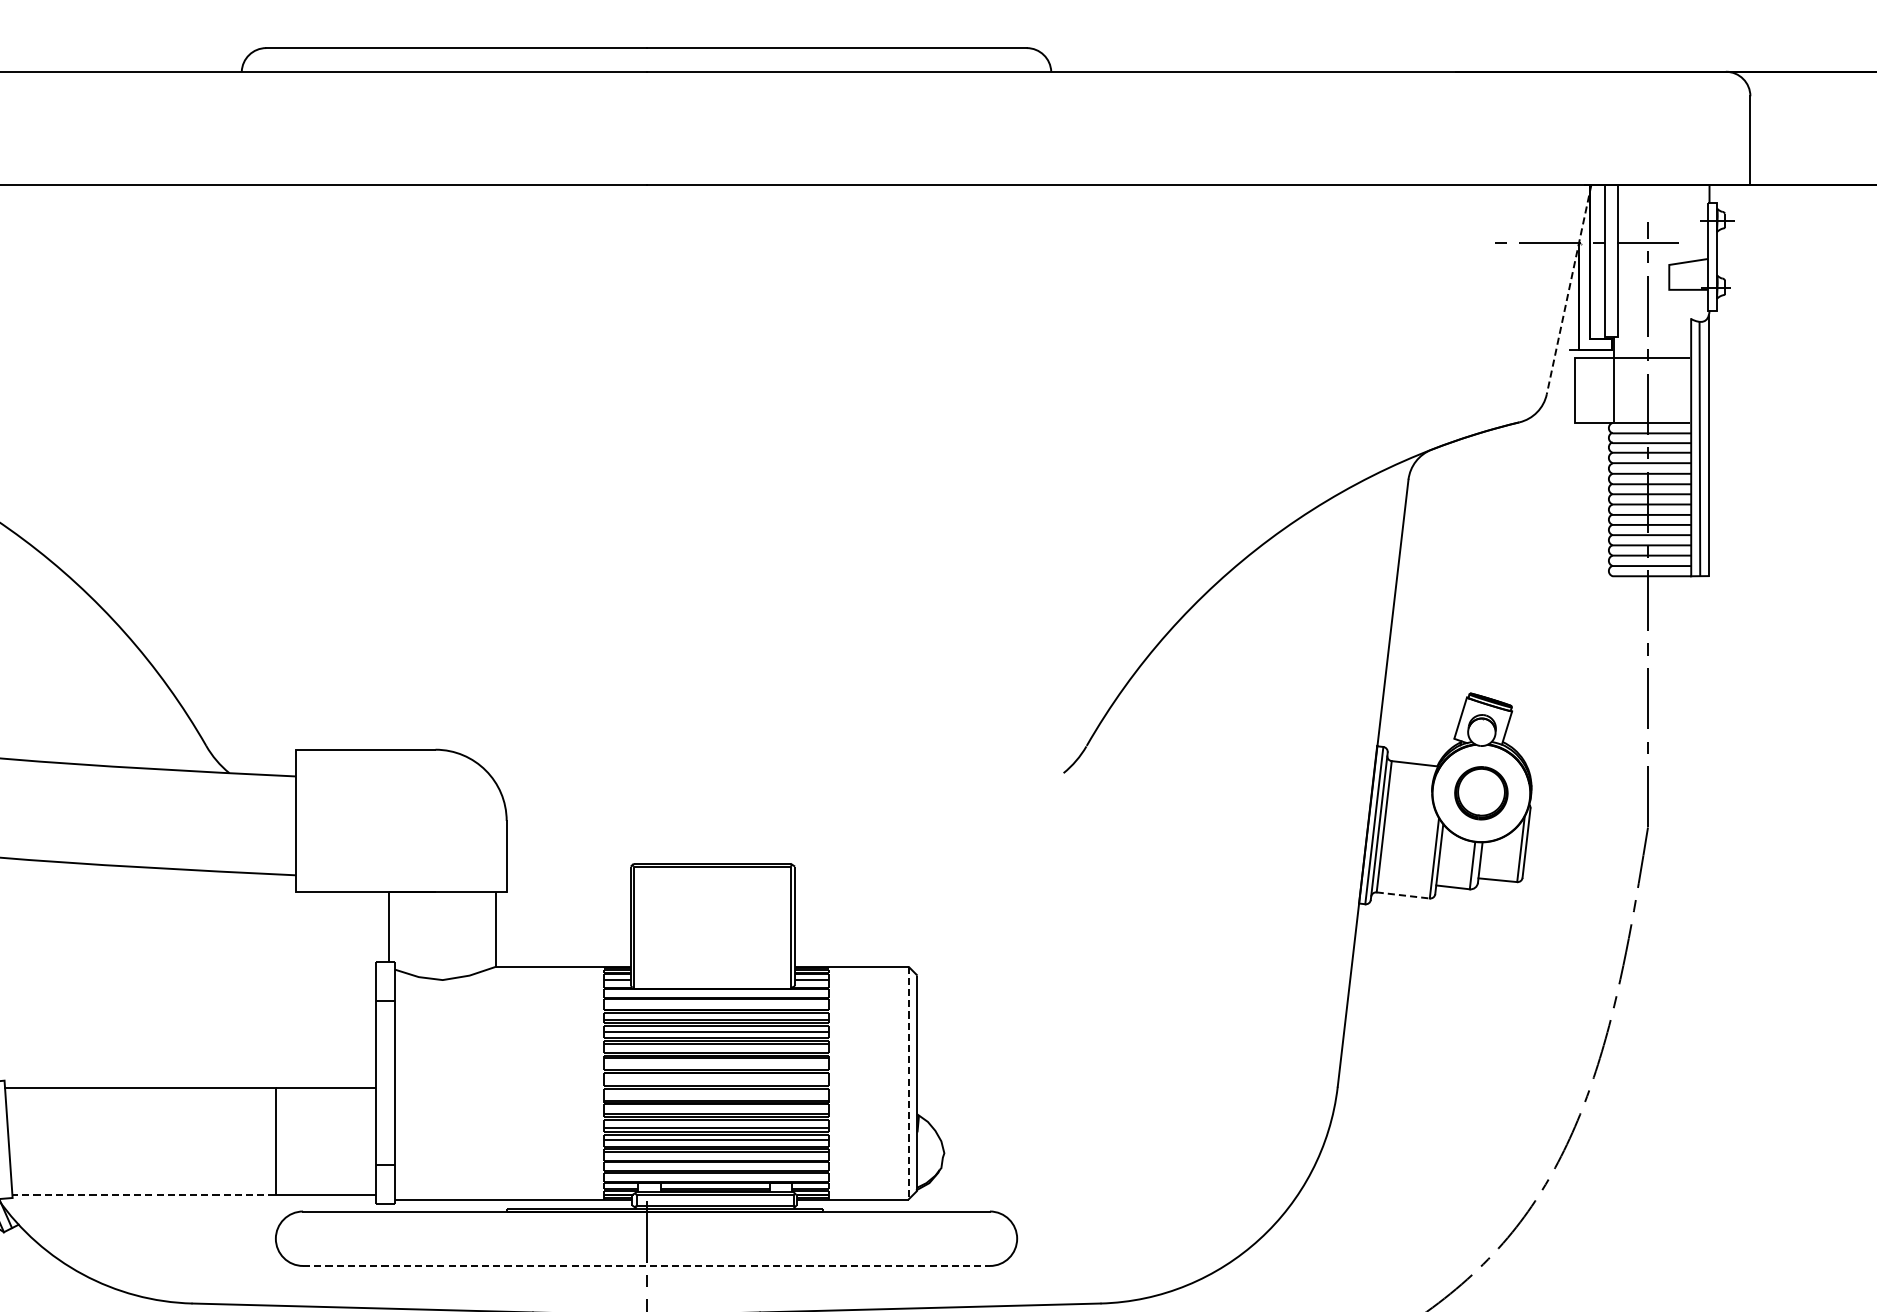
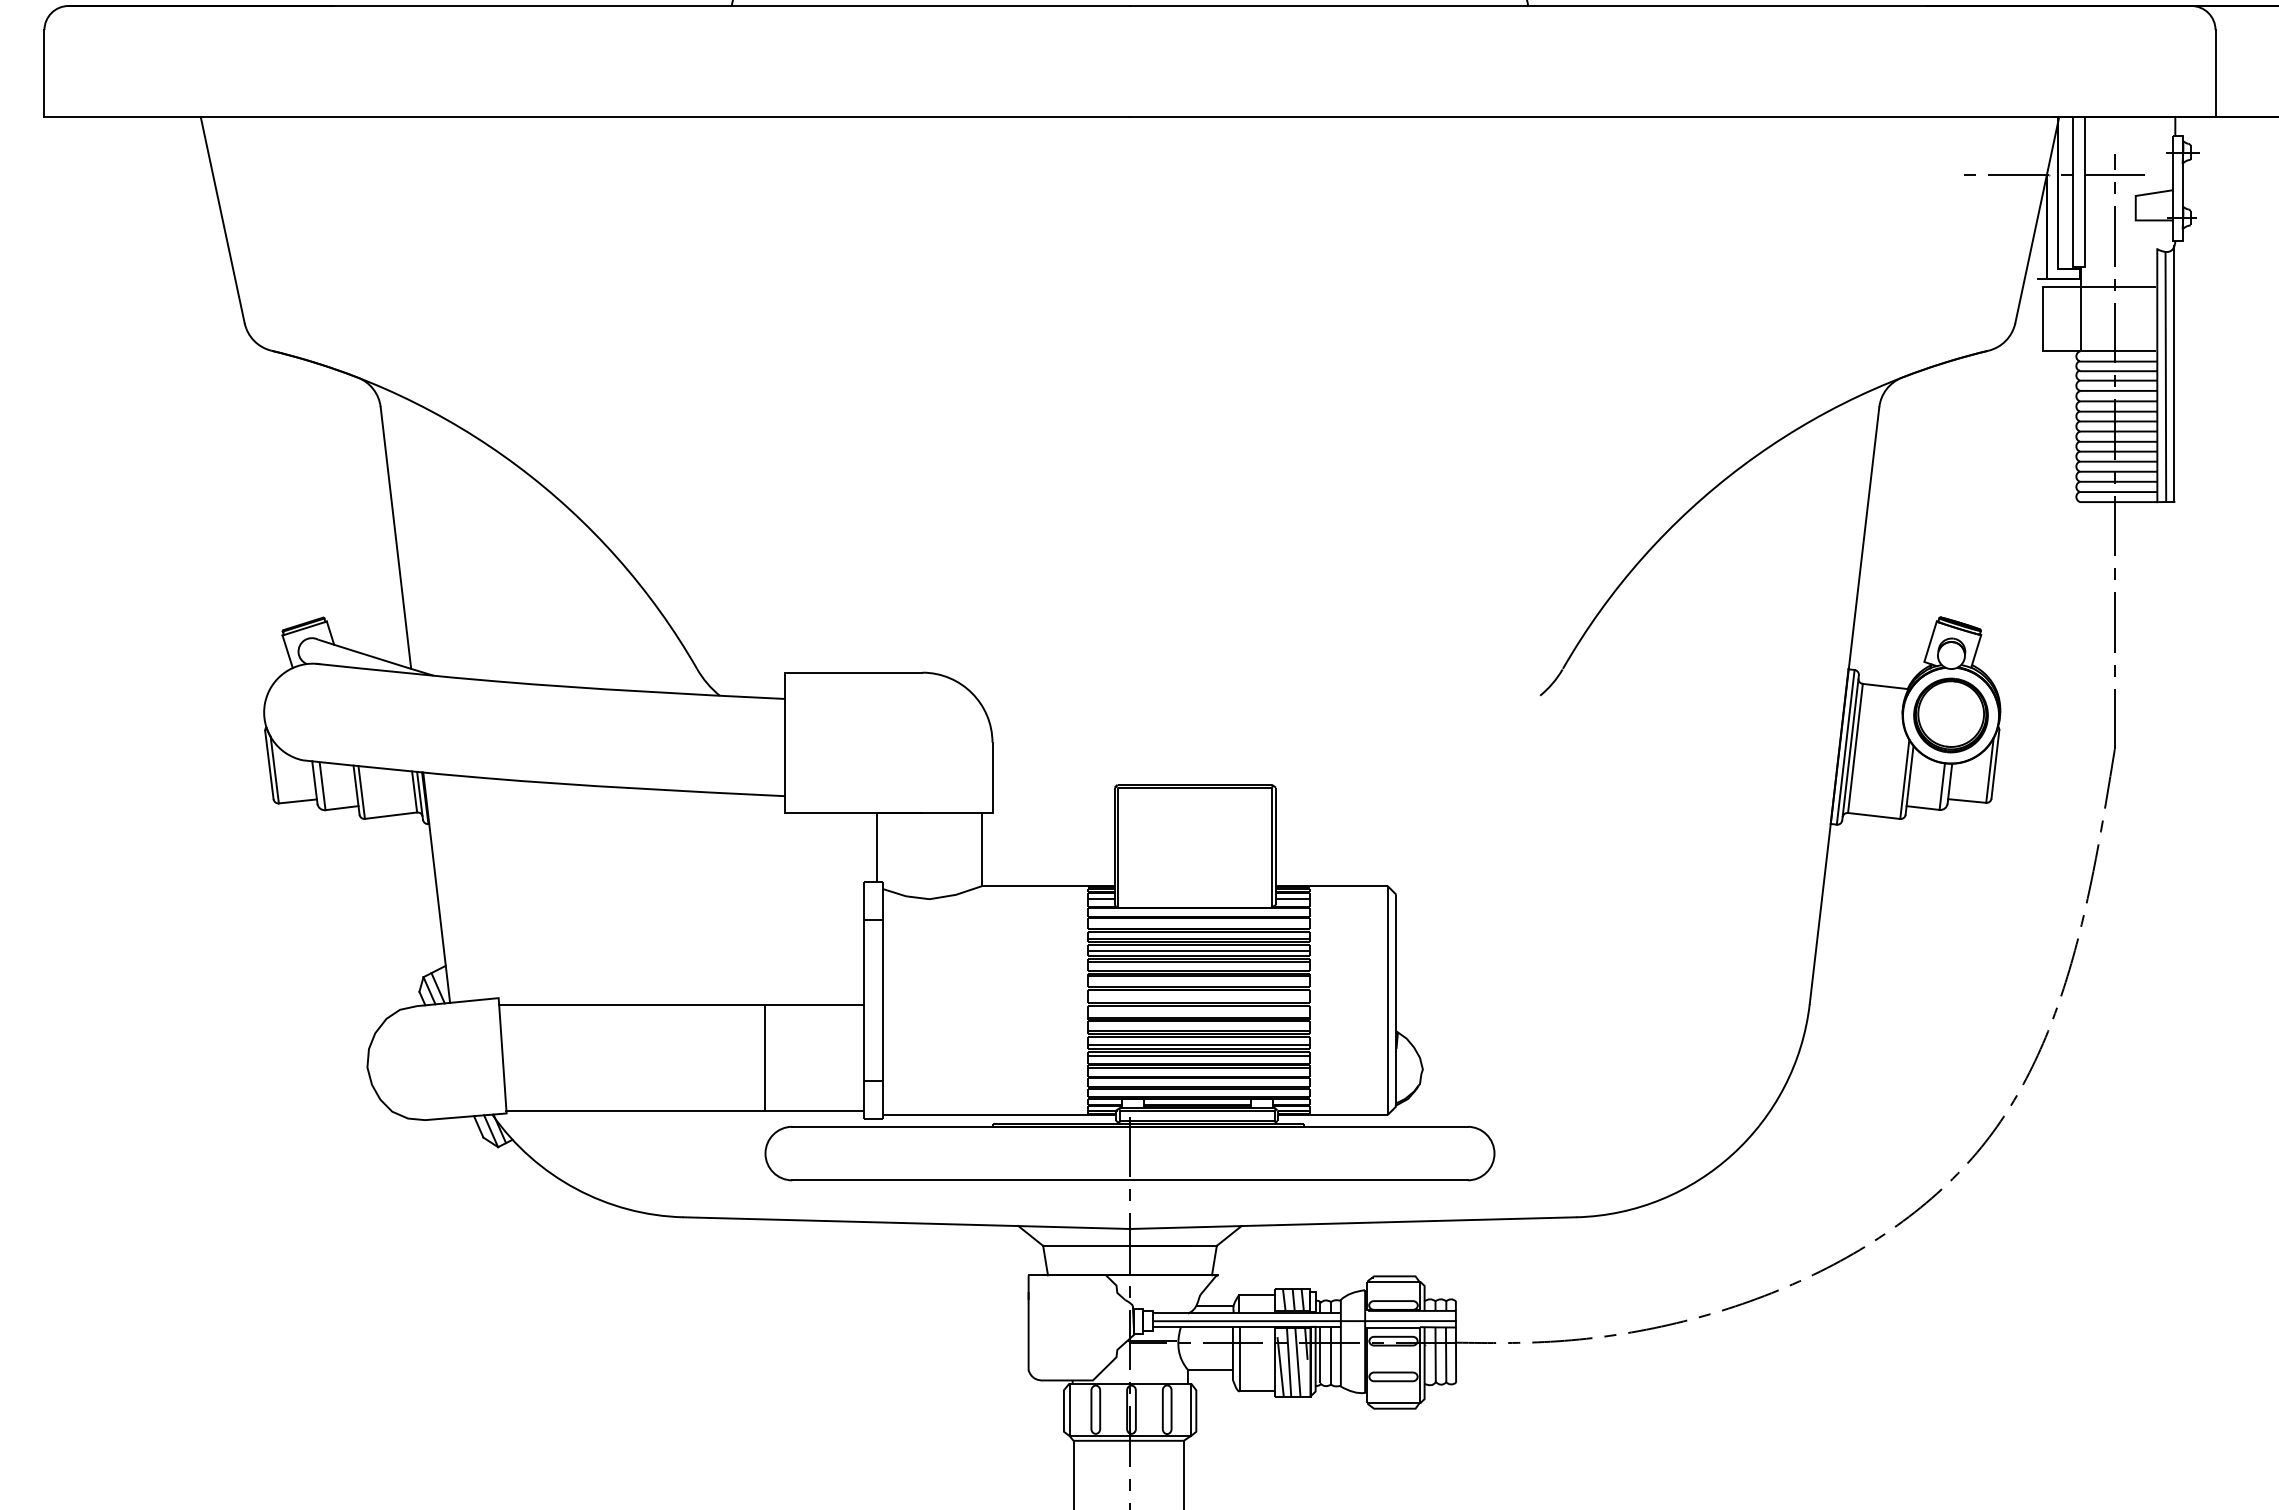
line: (1569, 289) -> (2037, 220), dashed -> solid
part: (1480, 793) -> (1950, 715), size x1.43
line: (1403, 895) -> (1874, 816), dashed -> solid
line: (908, 1083) -> (1387, 1000), dashed -> solid
line: (143, 1194) -> (635, 1110), dashed -> solid
line: (647, 1266) -> (1130, 1180), dashed -> solid

